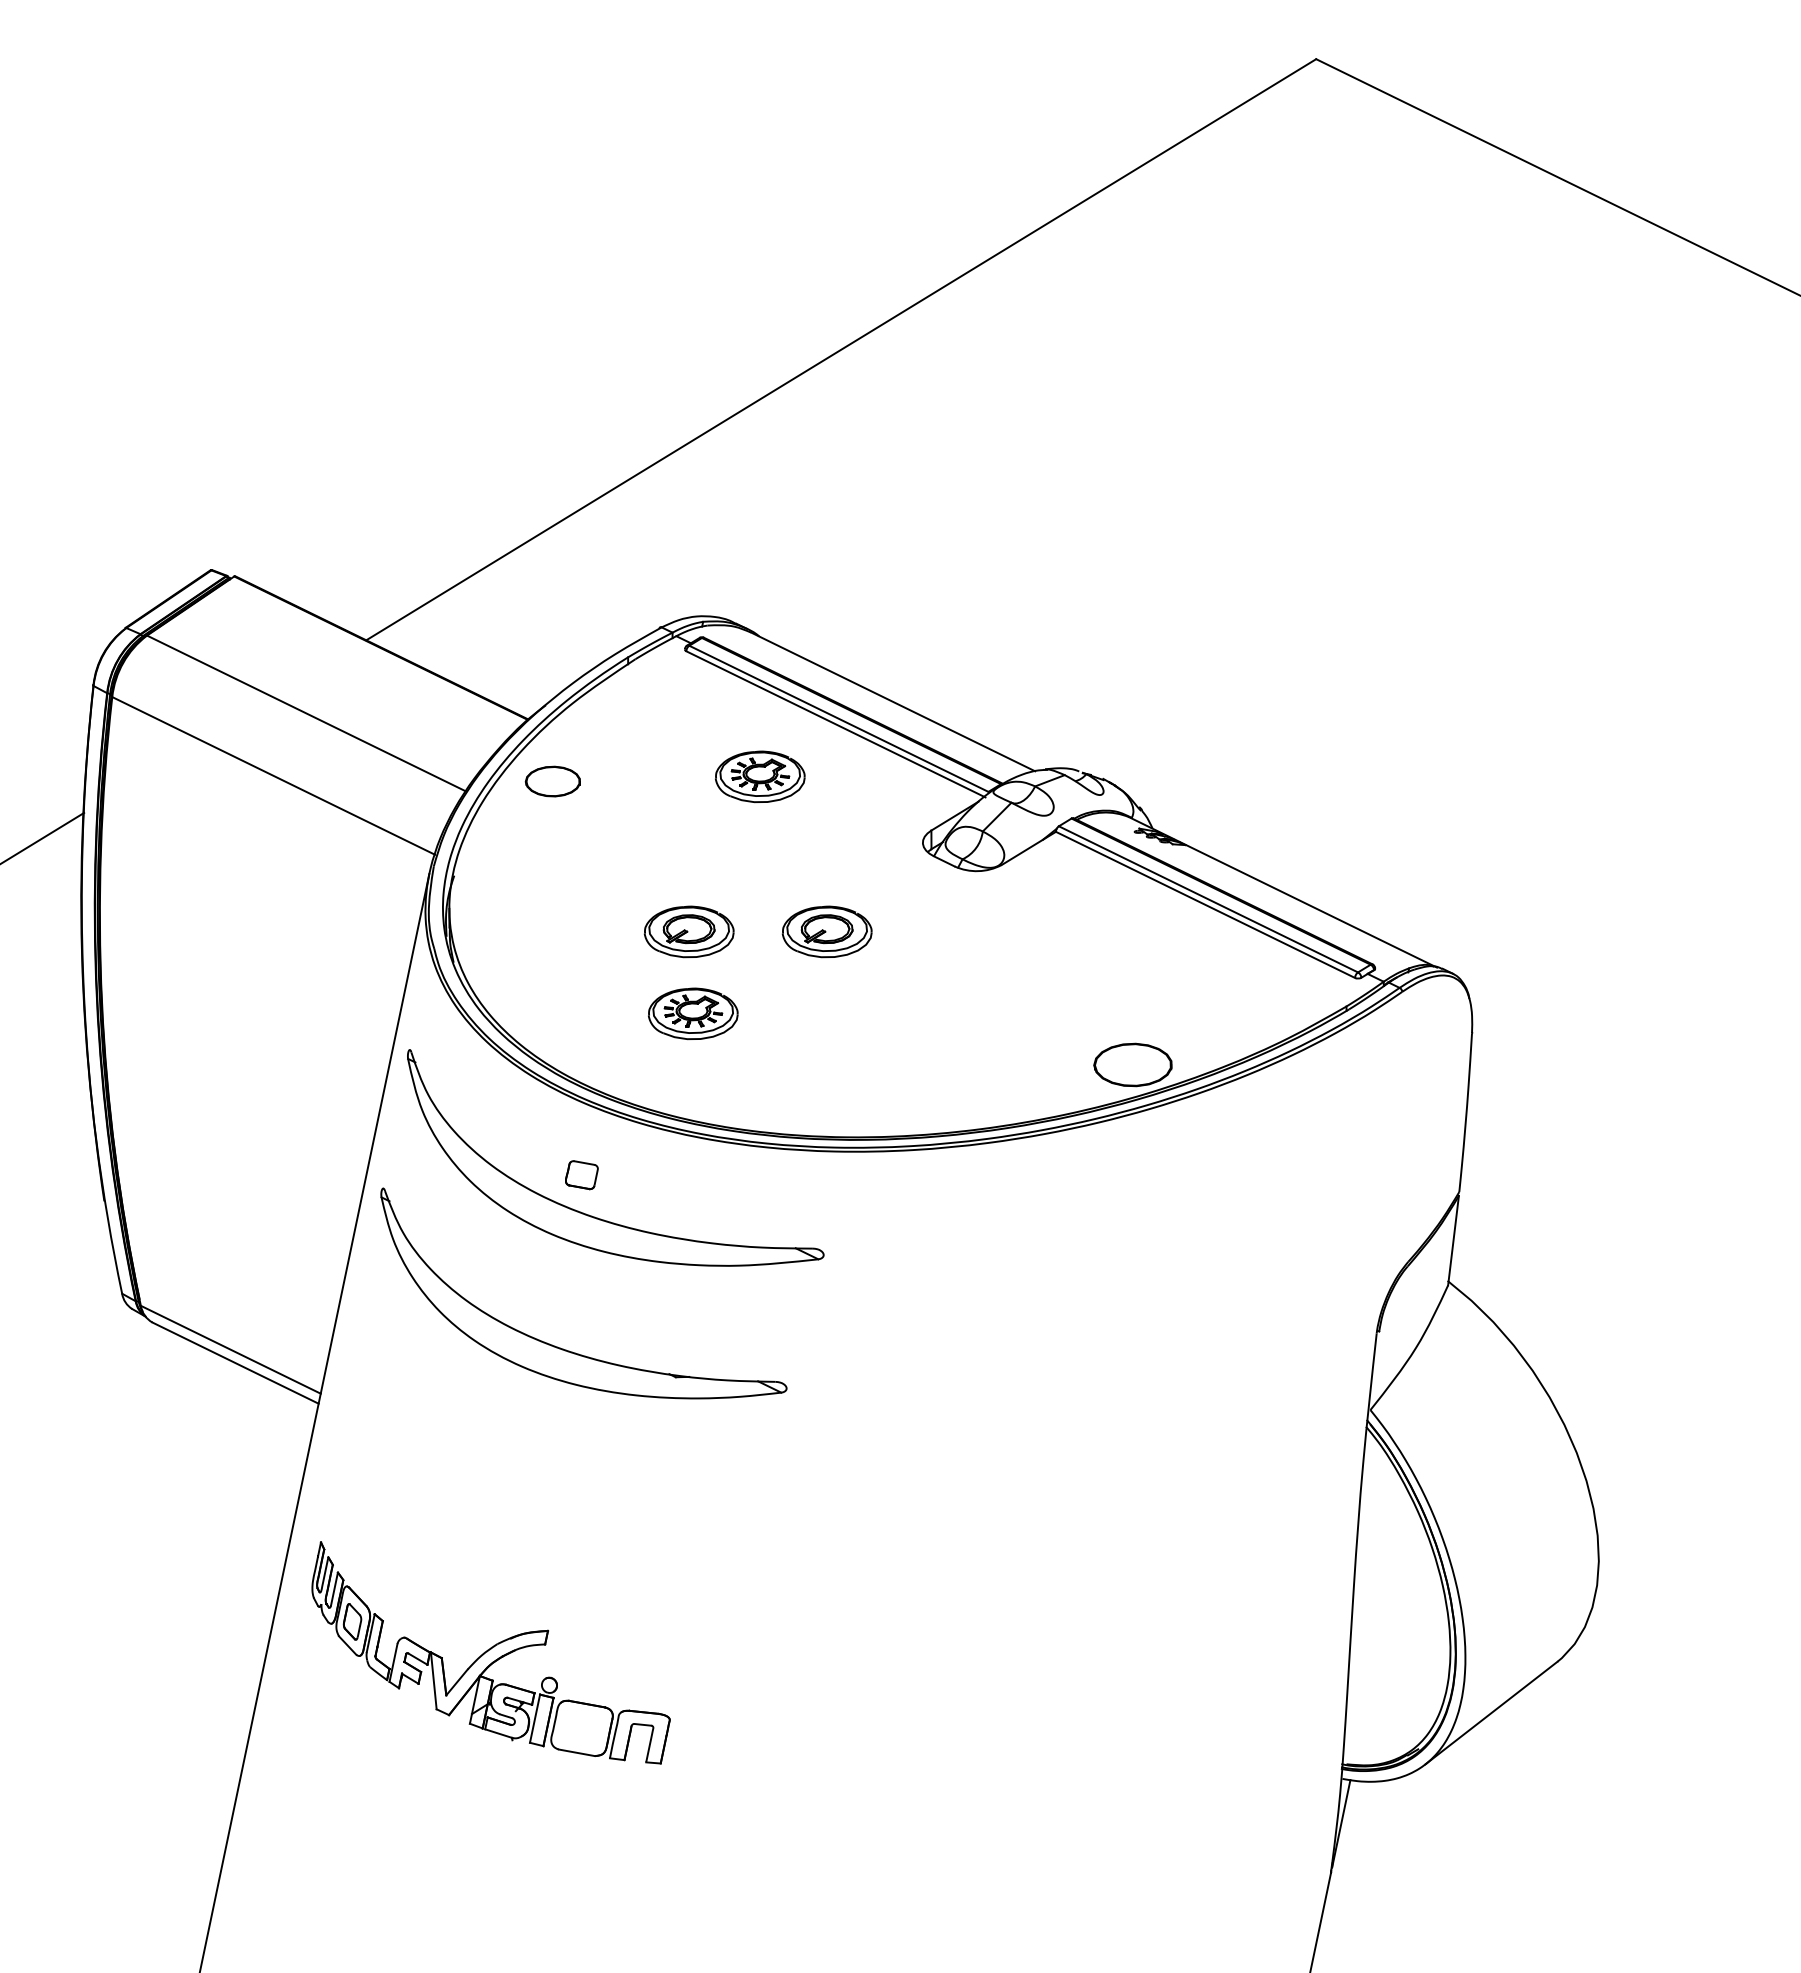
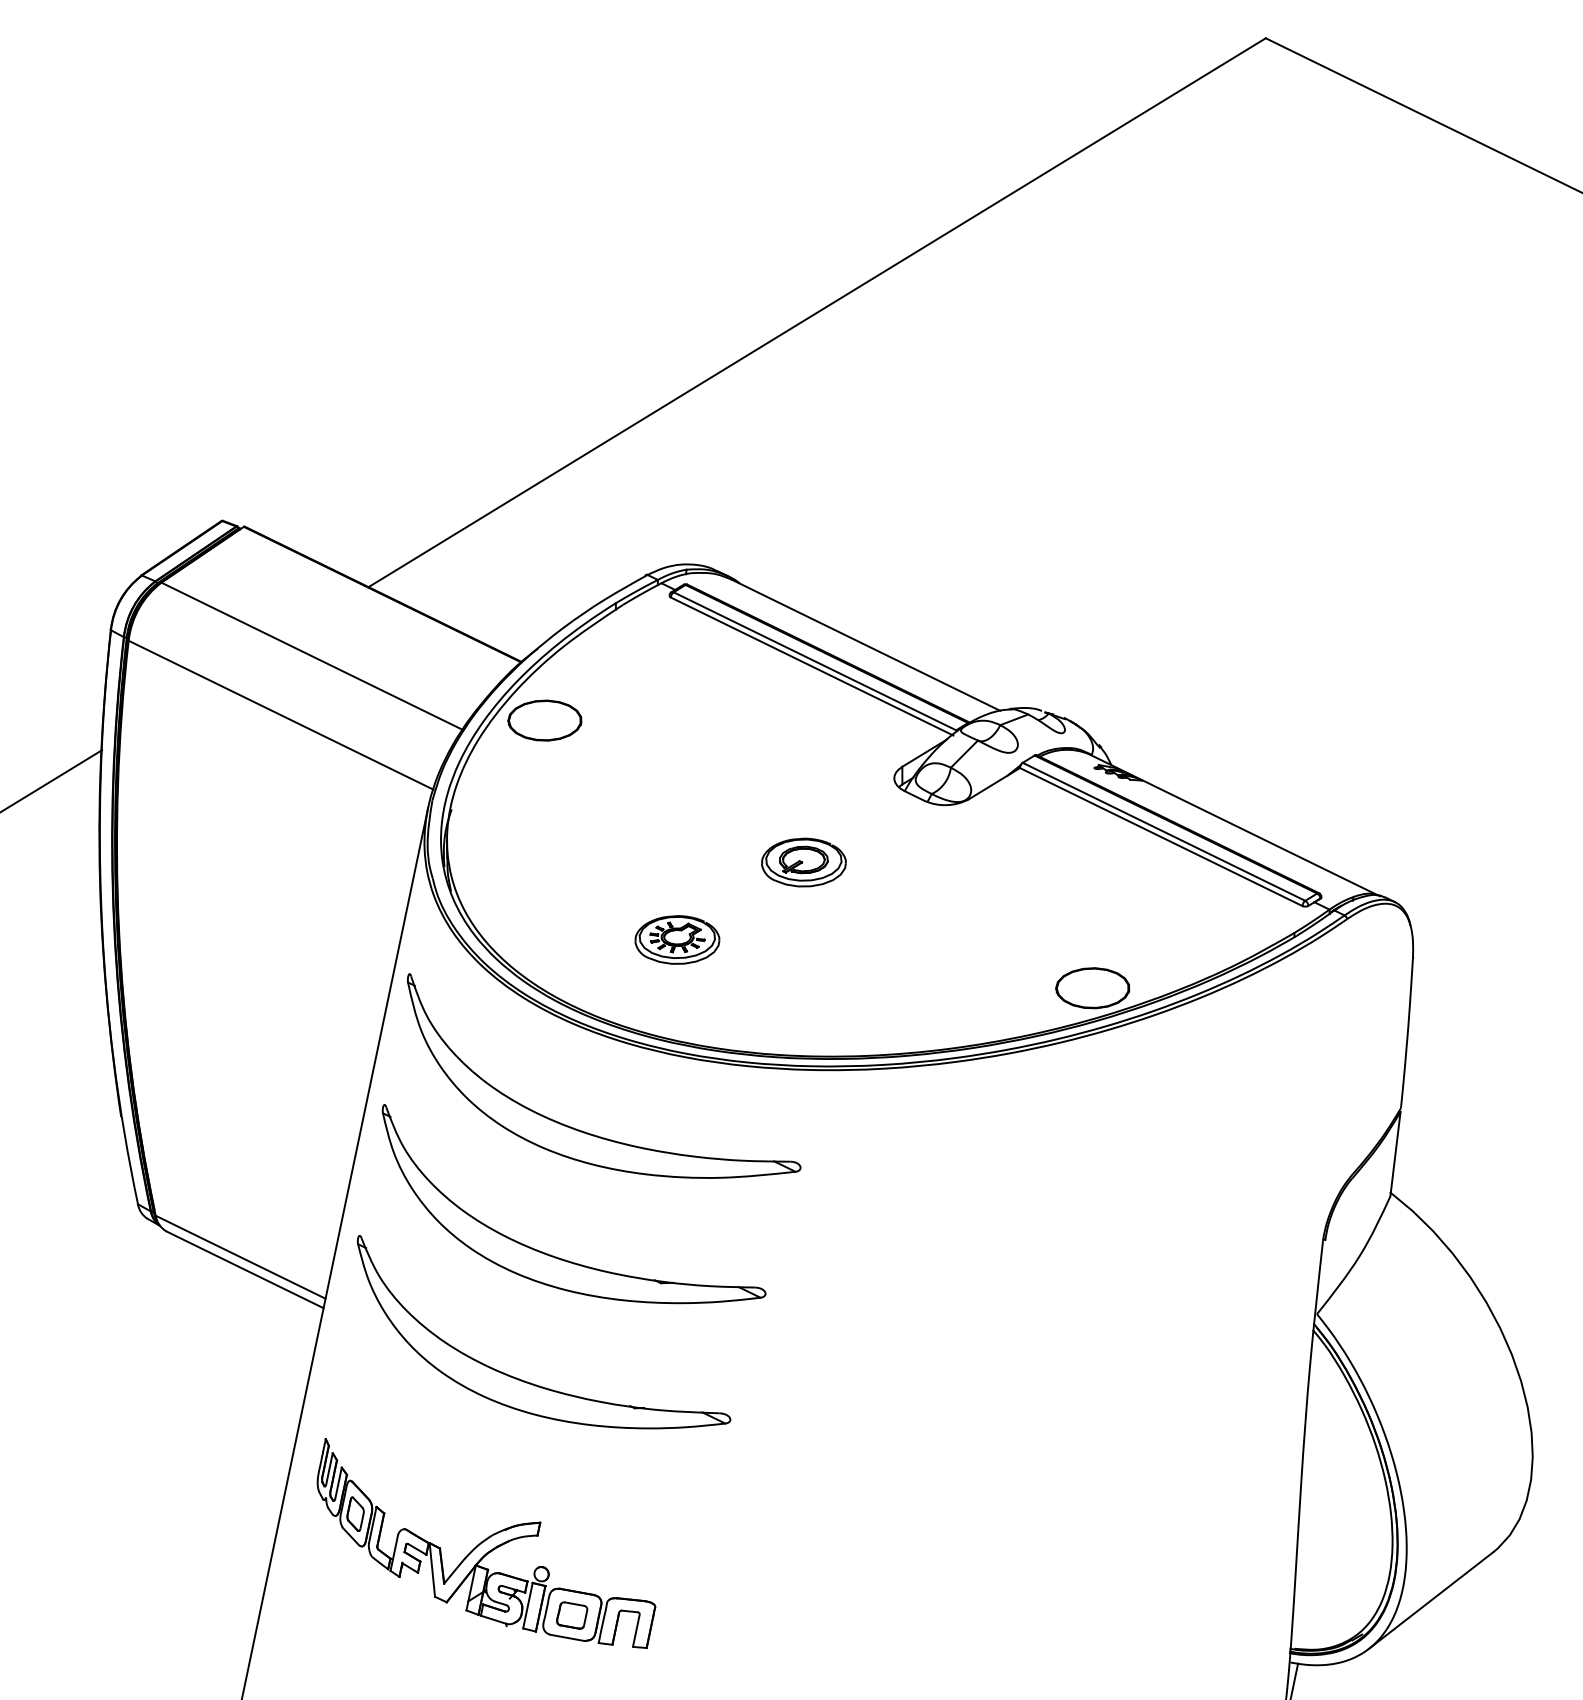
part: (760, 776) -> (740, 715), removed
part: (552, 781) -> (544, 720), size x1.43
part: (688, 931) -> (672, 862), removed
part: (581, 1175) -> (571, 1615), moved
part: (535, 1481) -> (528, 1381), added

